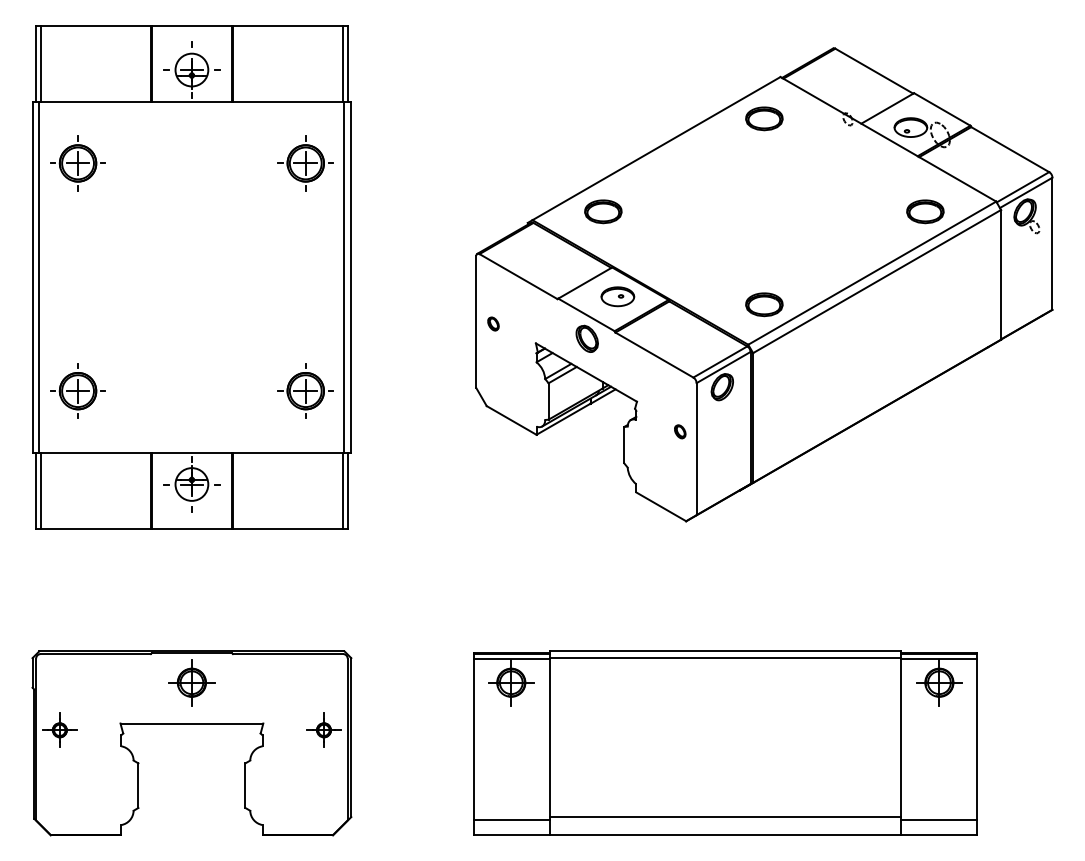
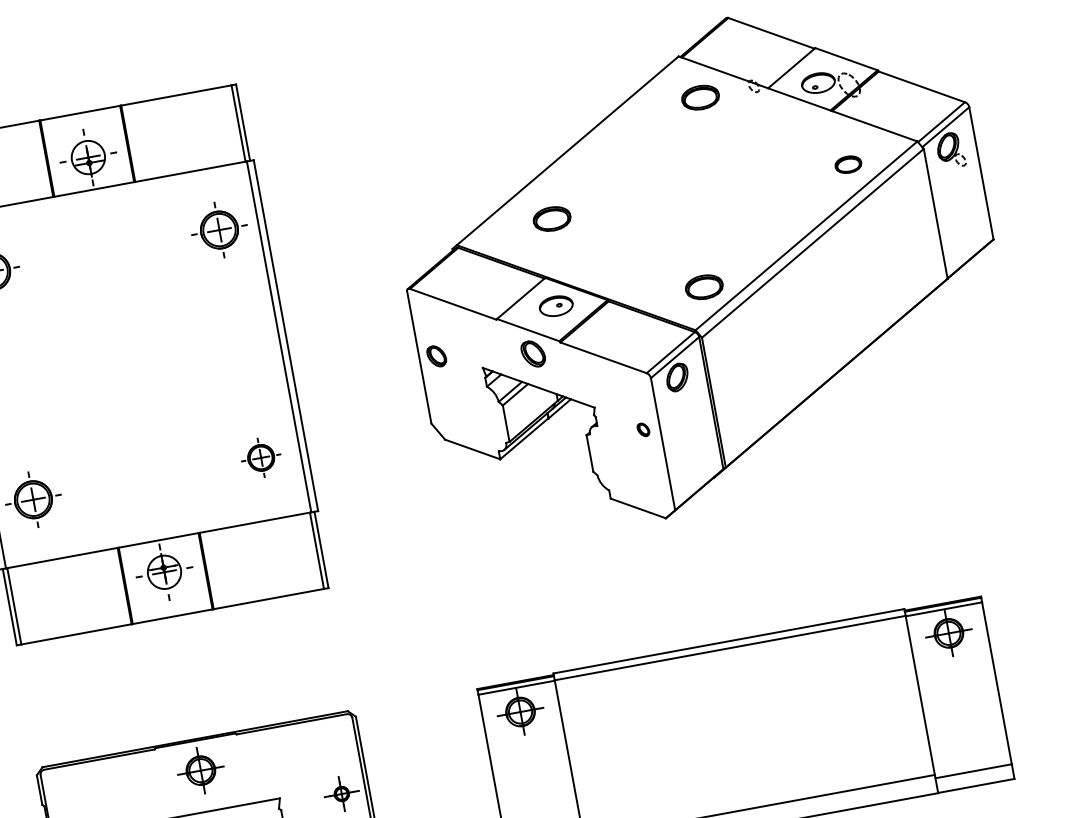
part: (764, 118) -> (700, 97), moved
part: (603, 211) -> (552, 218), moved
part: (925, 211) -> (848, 164), size x0.7
part: (493, 323) -> (436, 355), size x1.6
part: (305, 390) -> (260, 457), size x0.7

